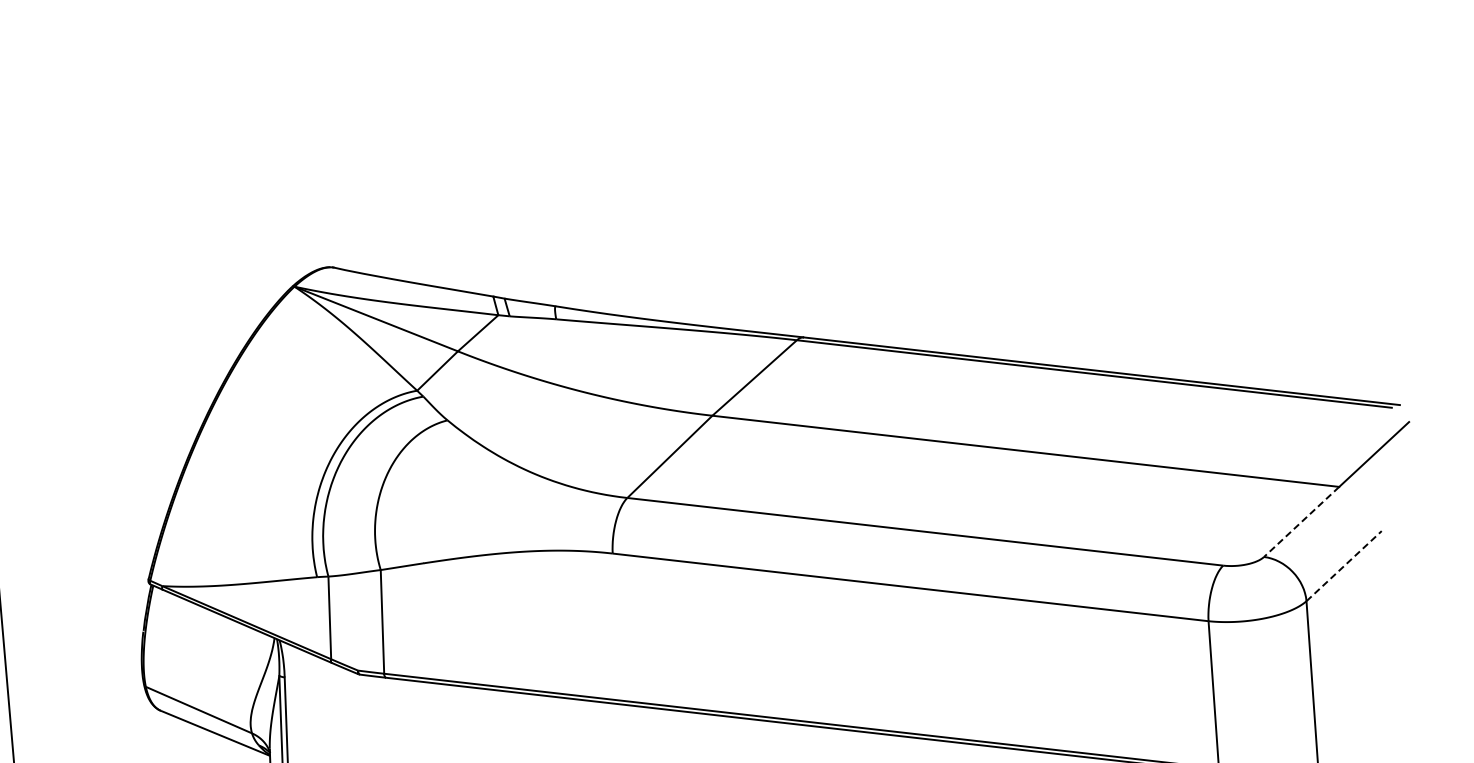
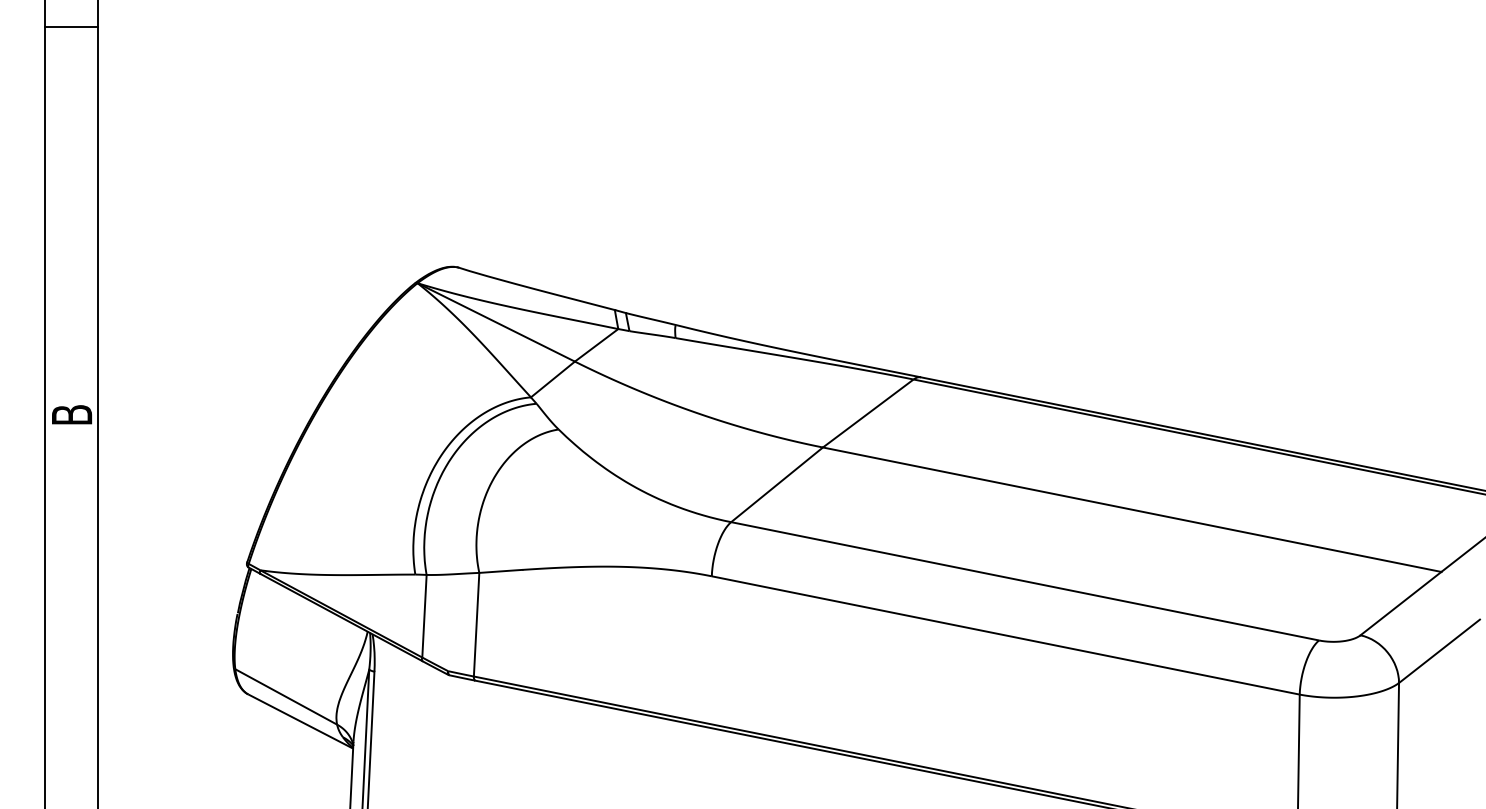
line: (1301, 521) -> (1400, 603), dashed -> solid
line: (1344, 566) -> (1439, 651), dashed -> solid

